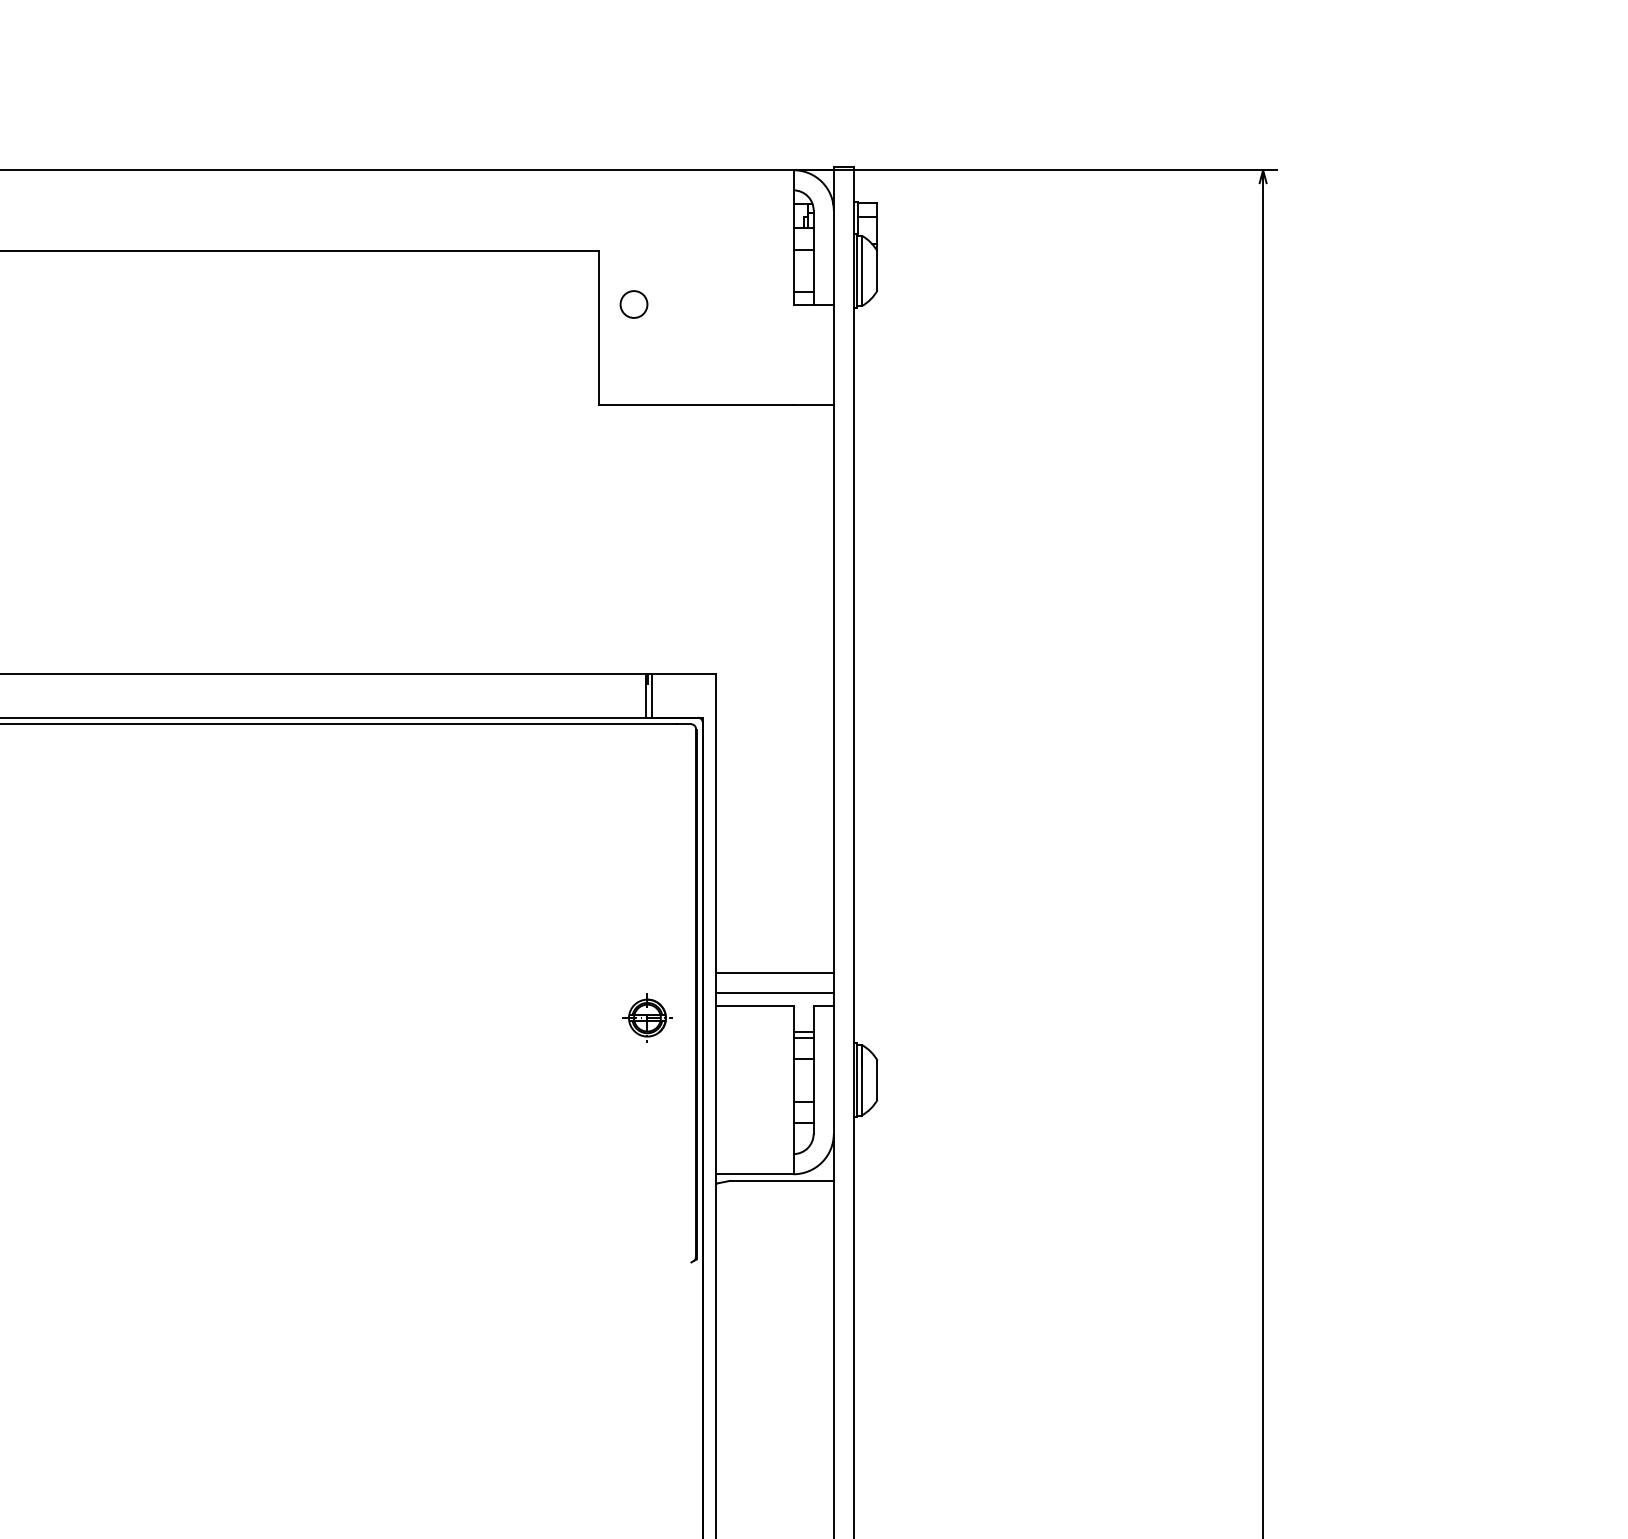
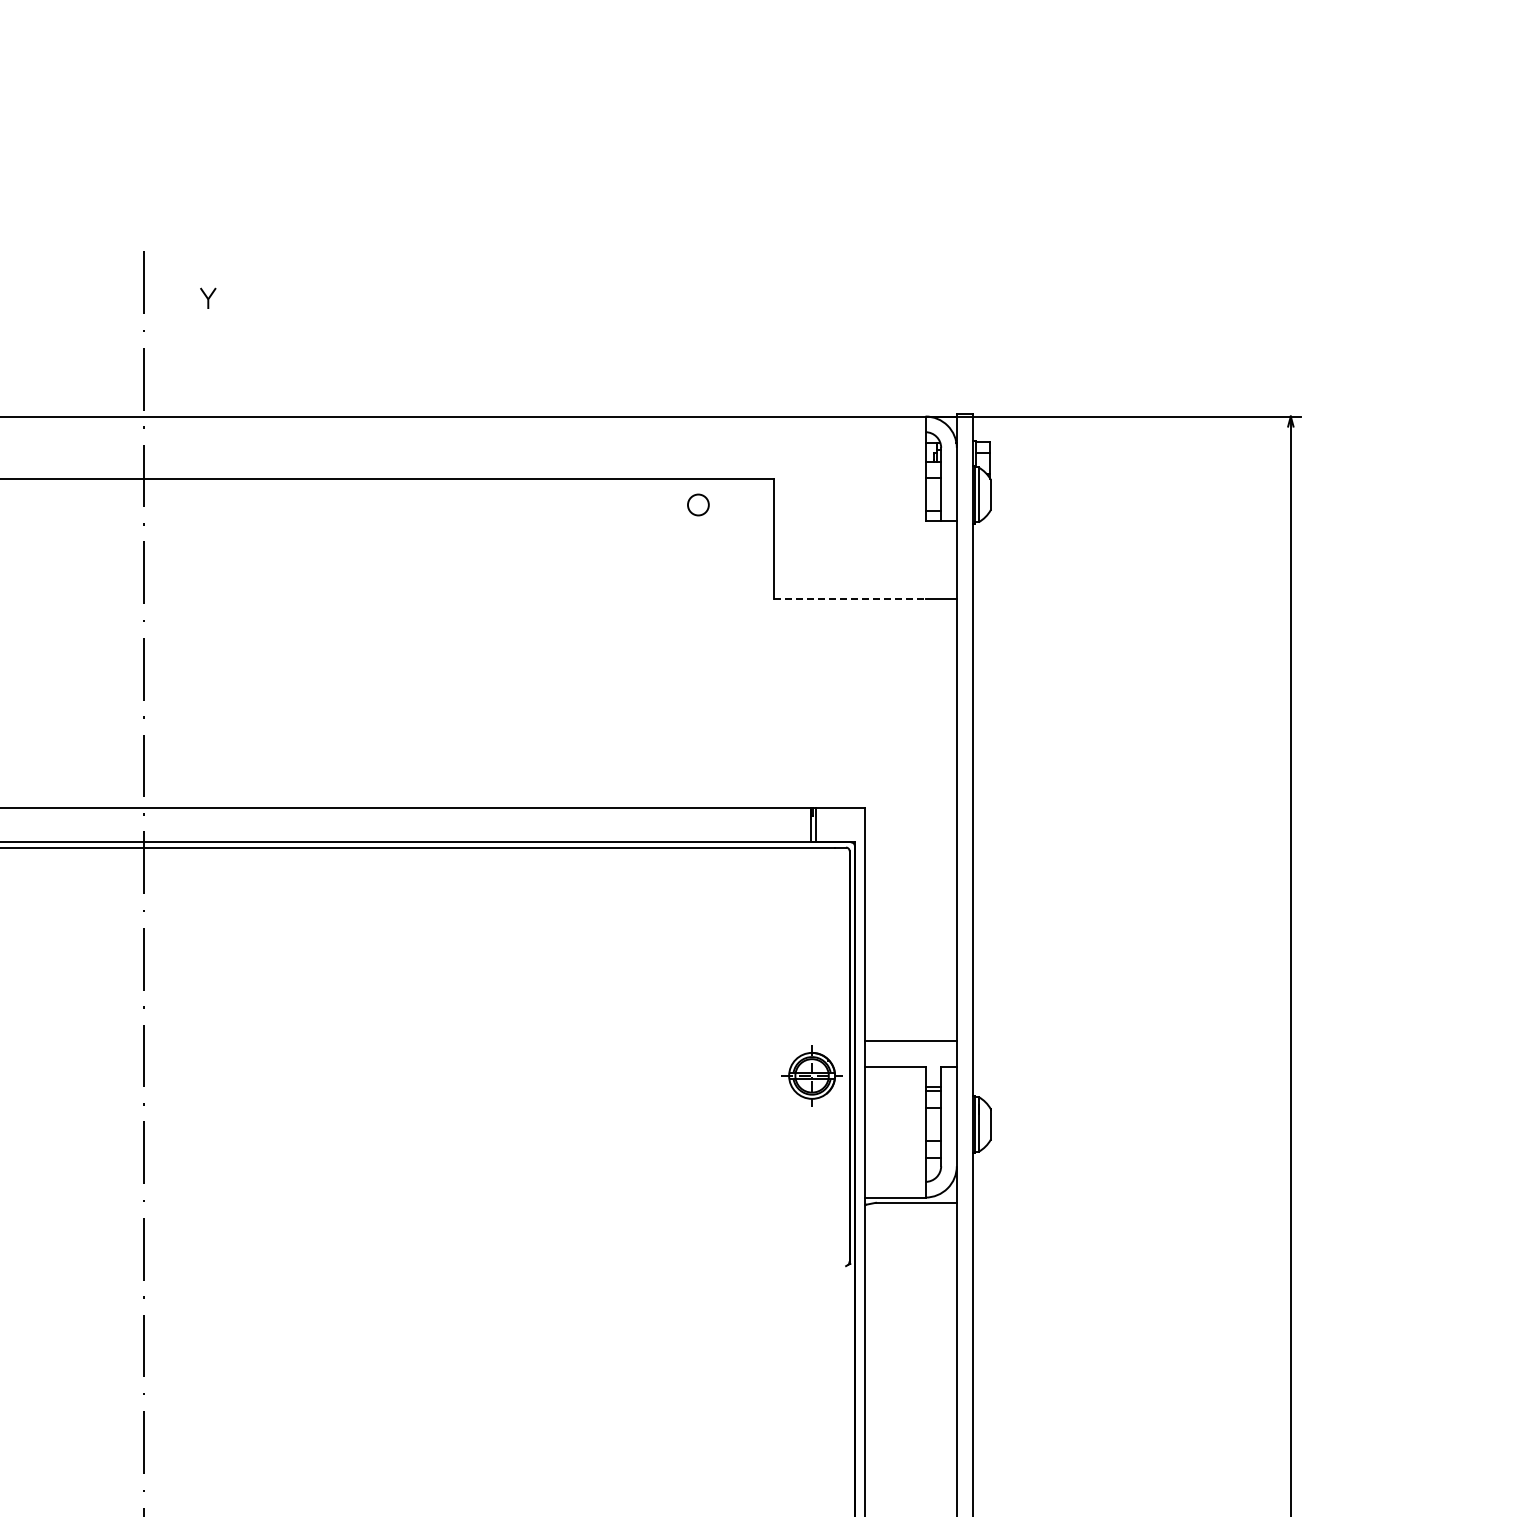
circle: (634, 303) -> (698, 504), moved
line: (695, 405) -> (849, 599), solid -> dashed
line: (774, 992) -> (910, 1056), removed
part: (646, 1018) -> (811, 1076), size x1.6

